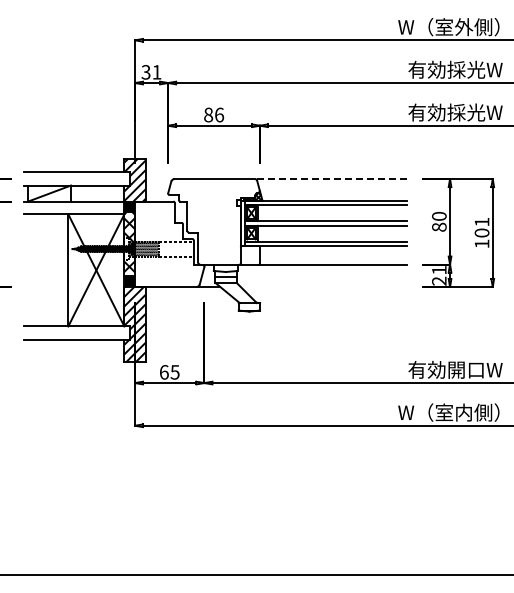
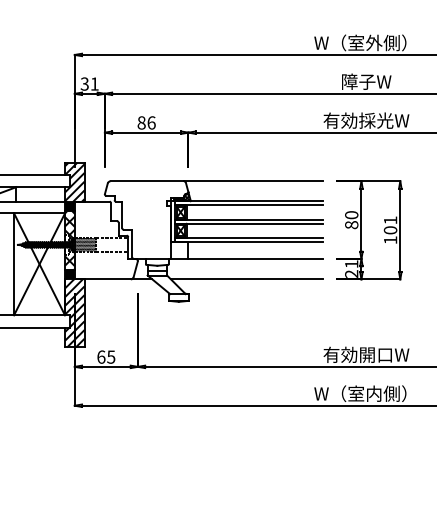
text: (455, 69) -> (366, 81), 有効採光W -> 障子W
line: (330, 179) -> (252, 181), dashed -> solid
line: (323, 286) -> (246, 278), added

